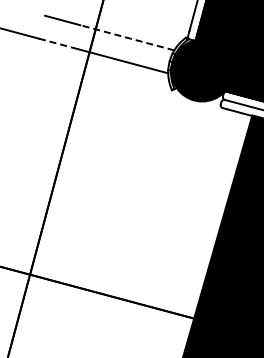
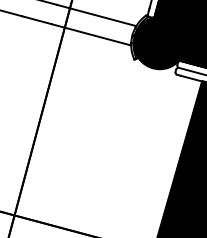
line: (127, 37) -> (96, 15), dashed -> solid
line: (57, 43) -> (37, 20), dashed -> solid

